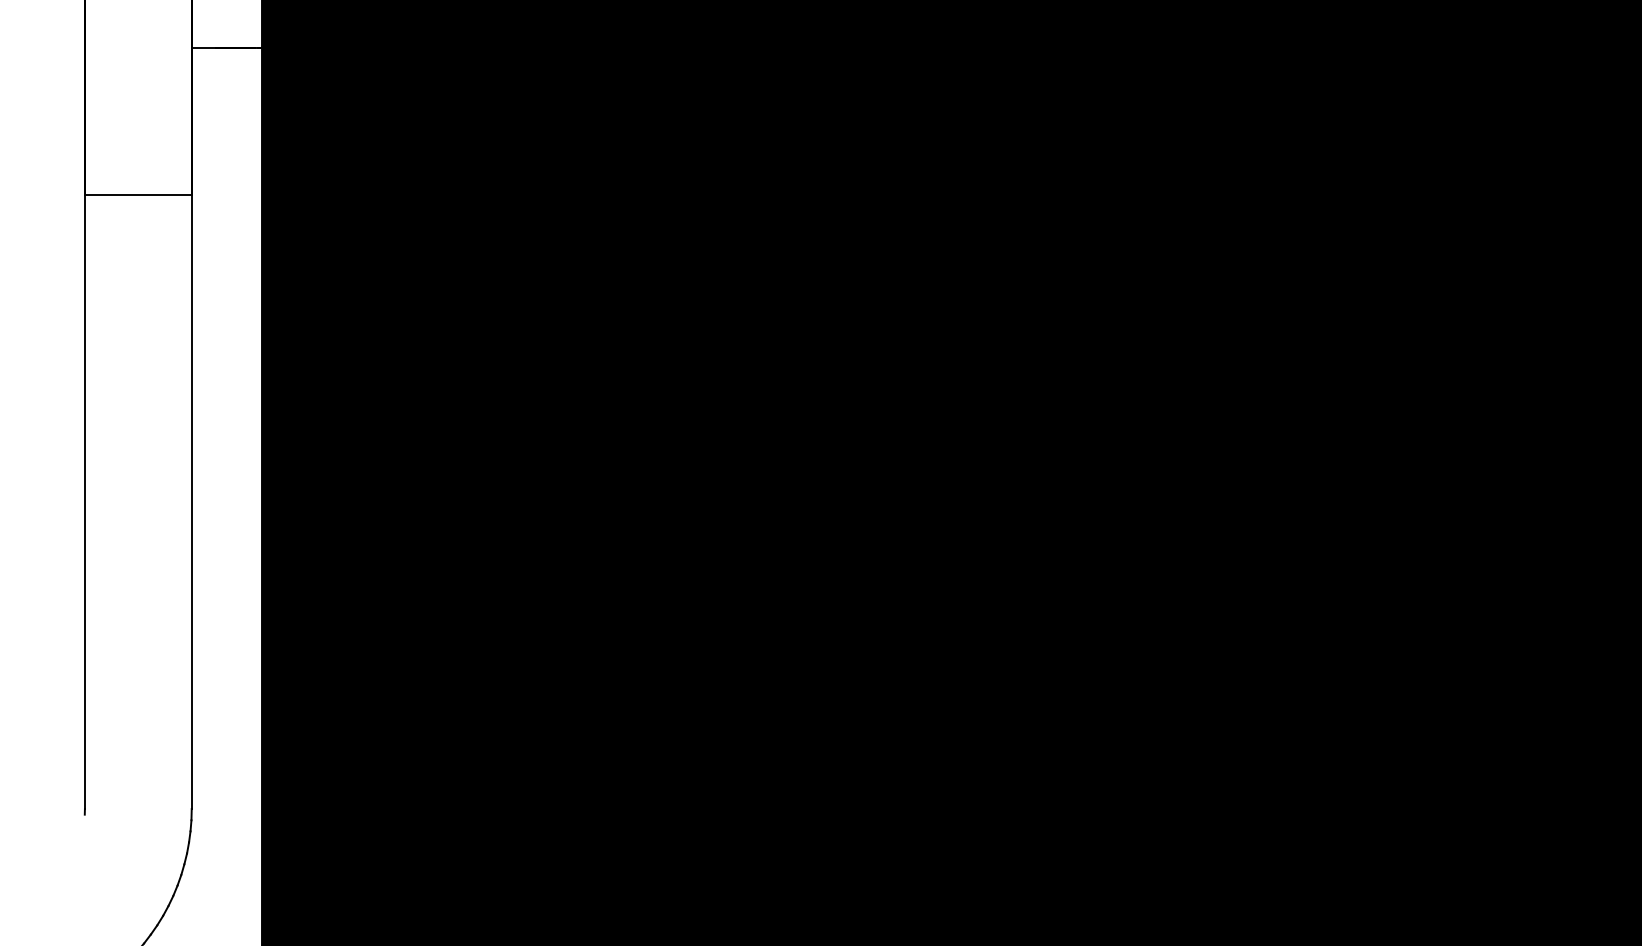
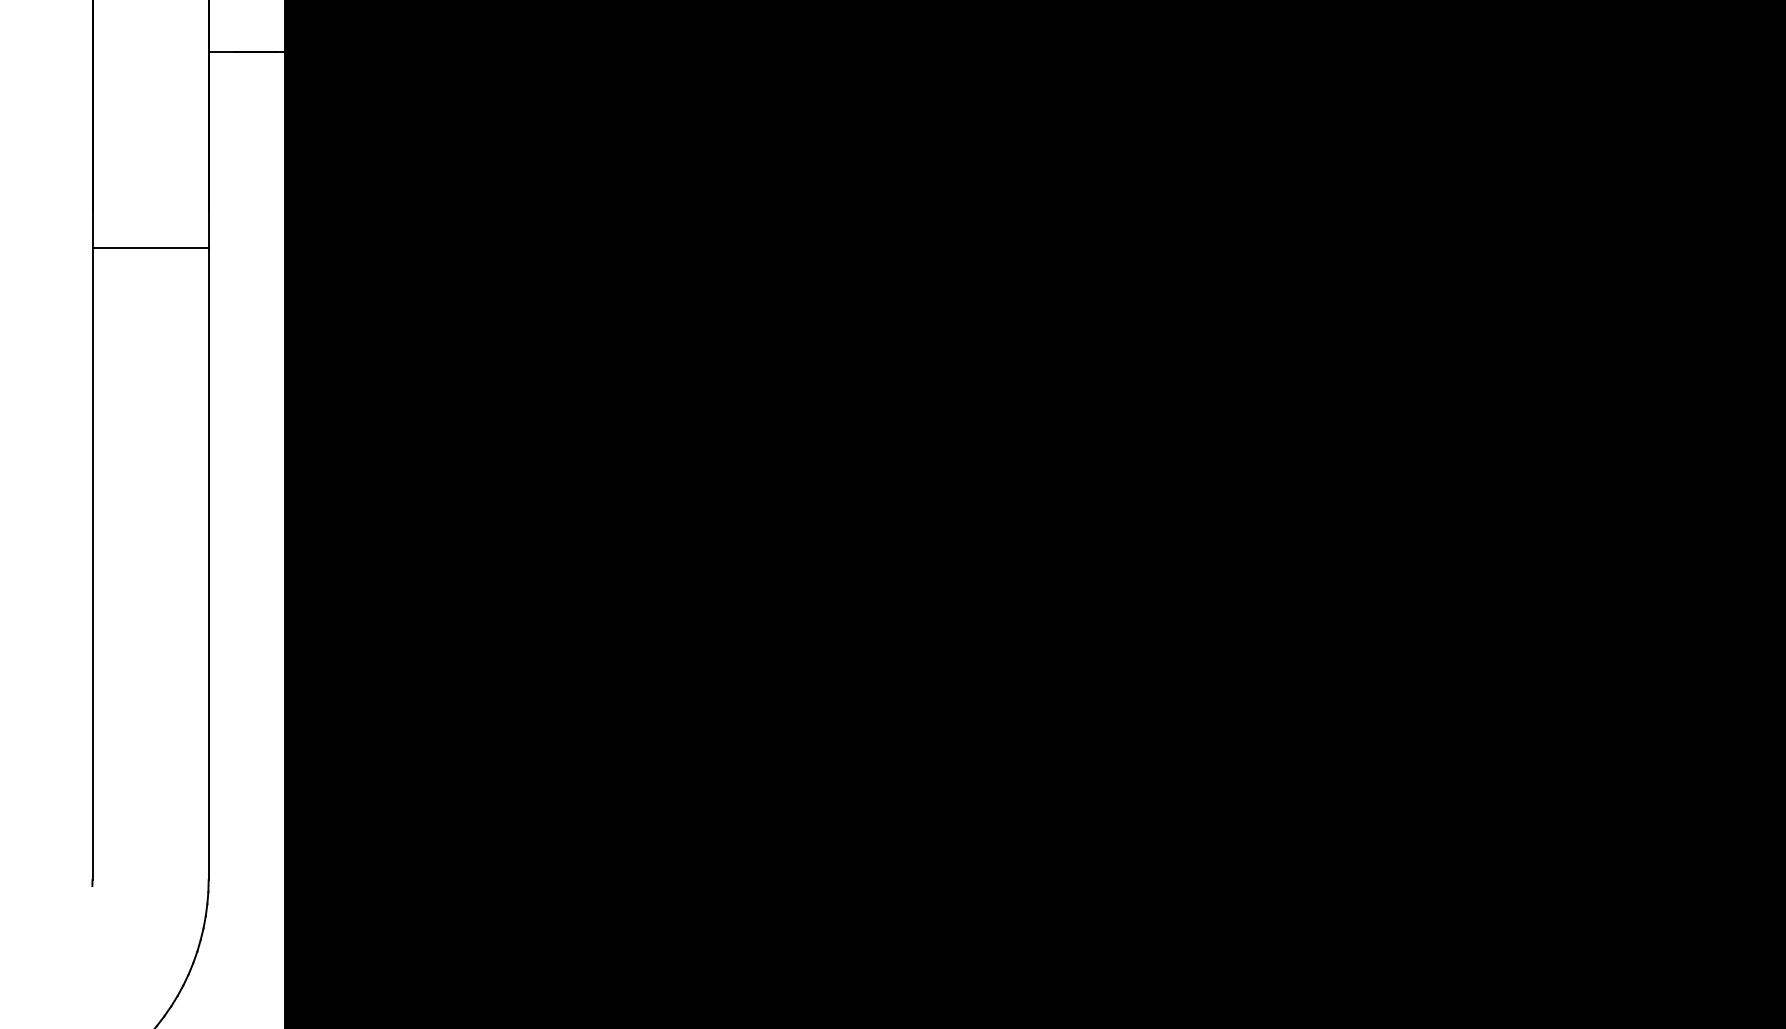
line: (137, 194) -> (149, 247), moved

